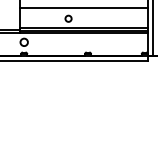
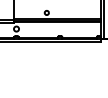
line: (84, 7) -> (57, 5), removed

